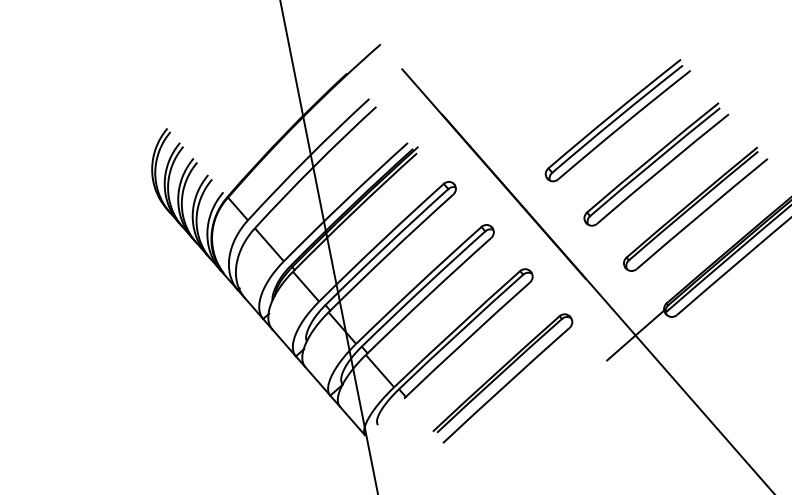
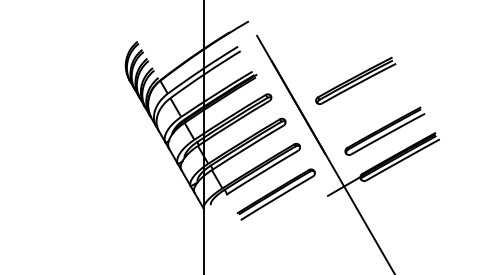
part: (654, 164) -> (369, 105), removed

